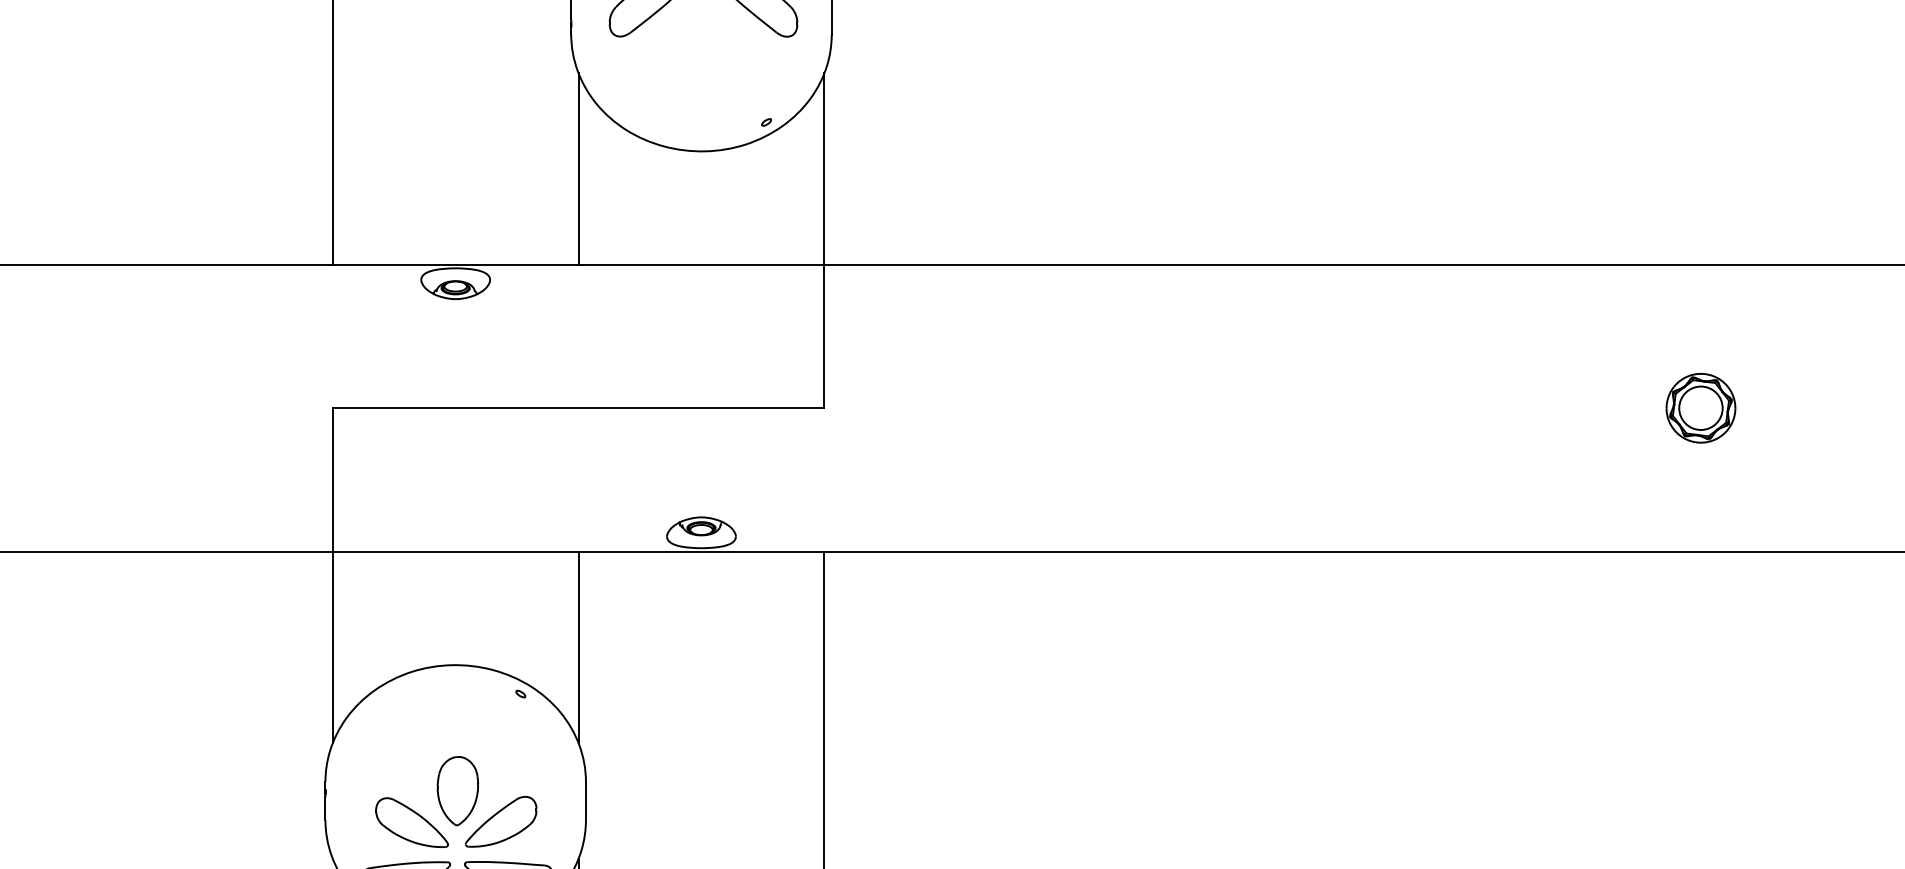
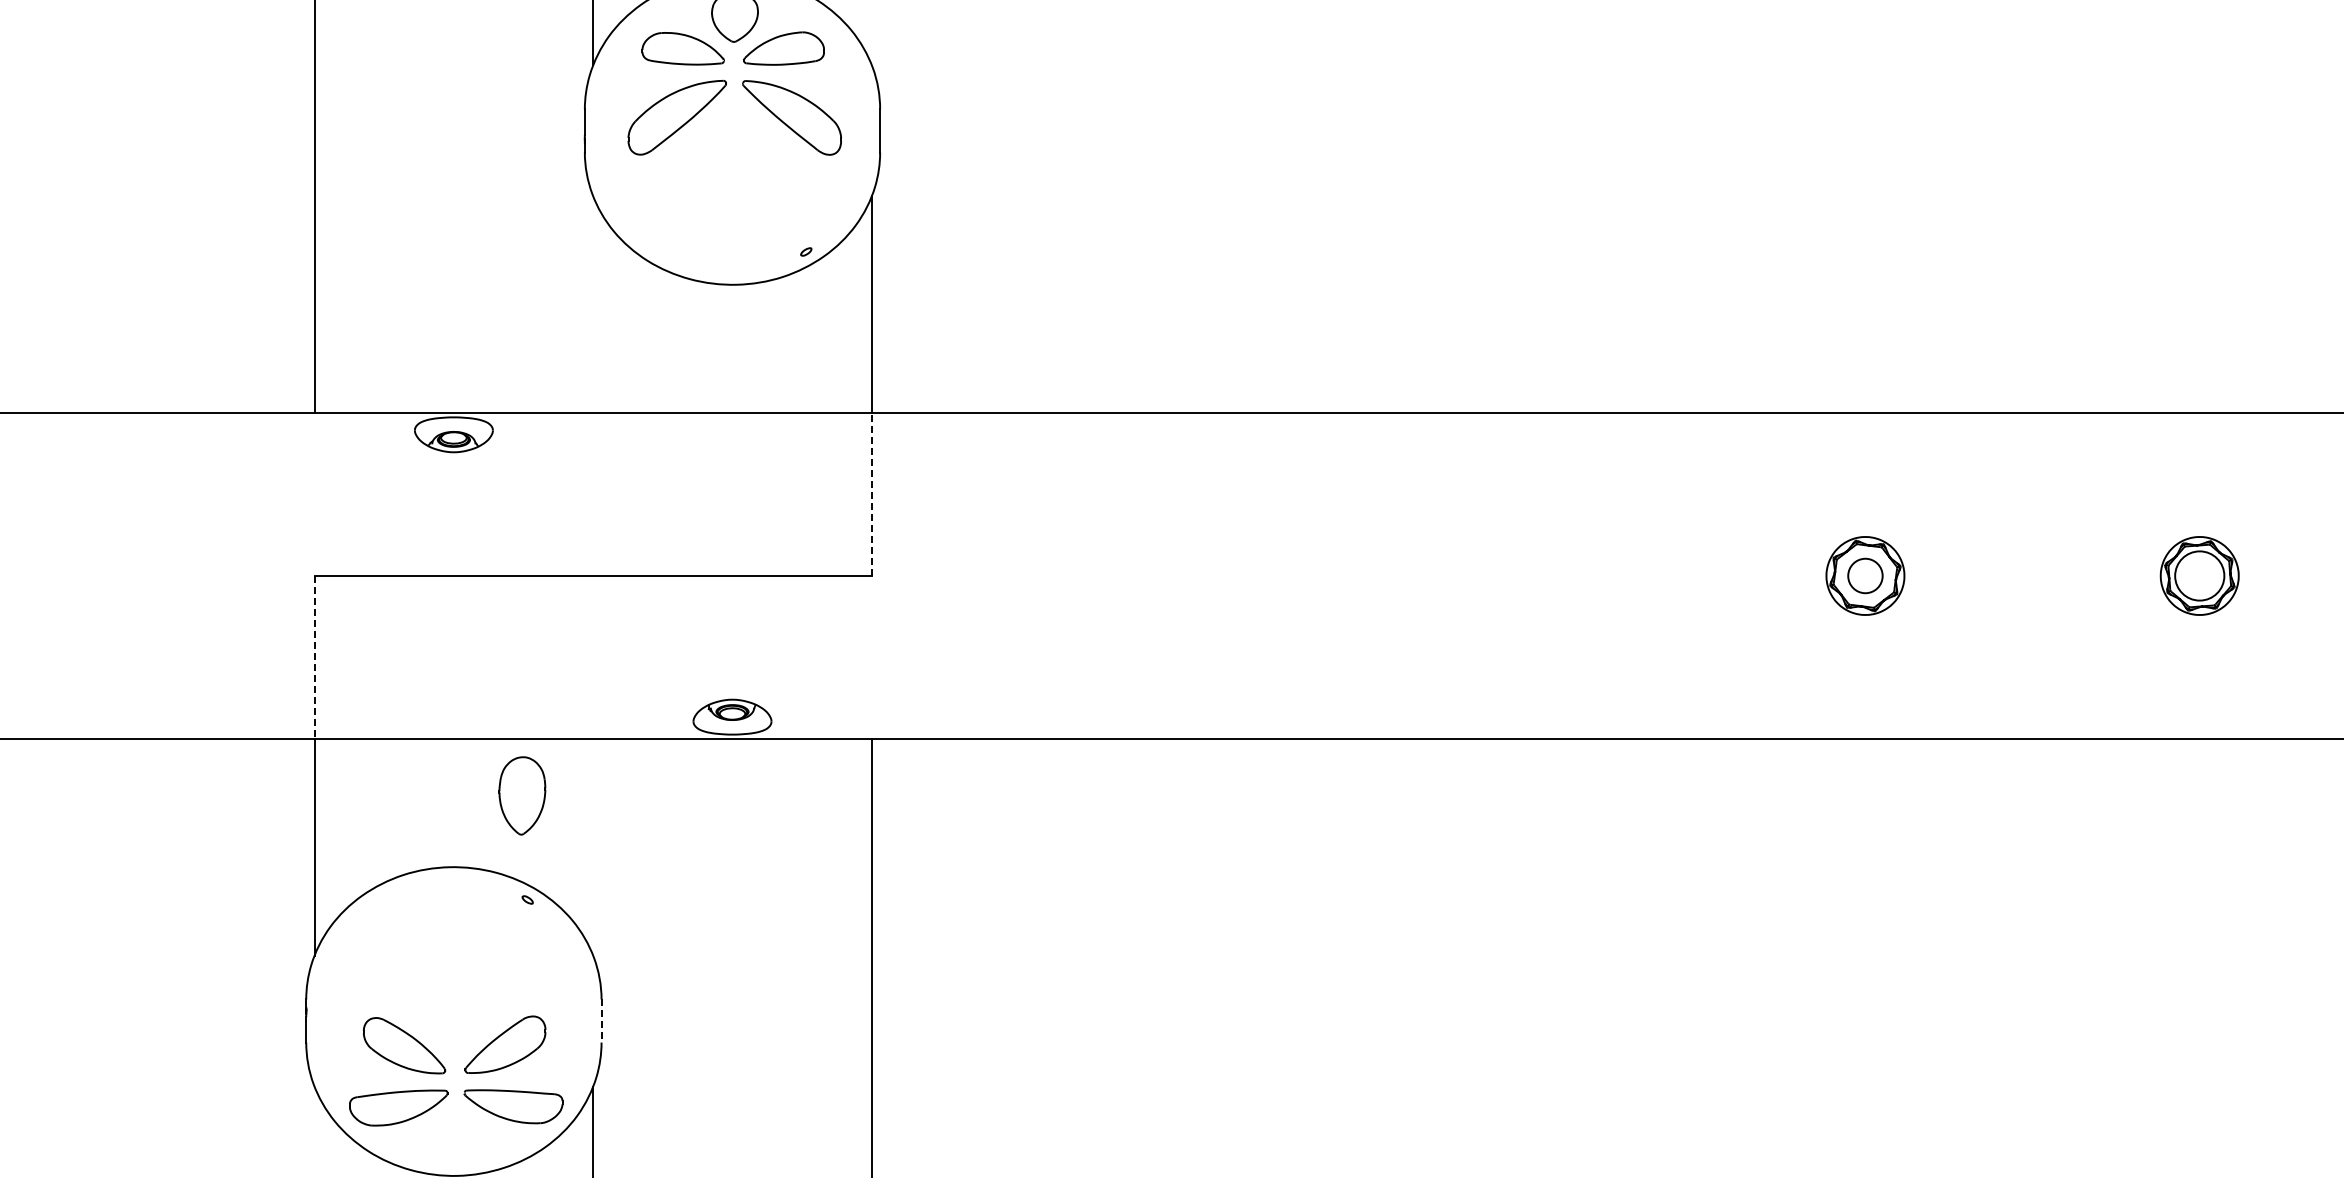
line: (578, 168) -> (593, 304), removed
line: (824, 336) -> (871, 494), solid -> dashed
circle: (1701, 407) -> (1865, 575), size x0.7
line: (332, 480) -> (314, 657), solid -> dashed
line: (578, 646) -> (593, 846), removed
part: (457, 790) -> (522, 795), moved
line: (585, 801) -> (601, 1021), solid -> dashed

